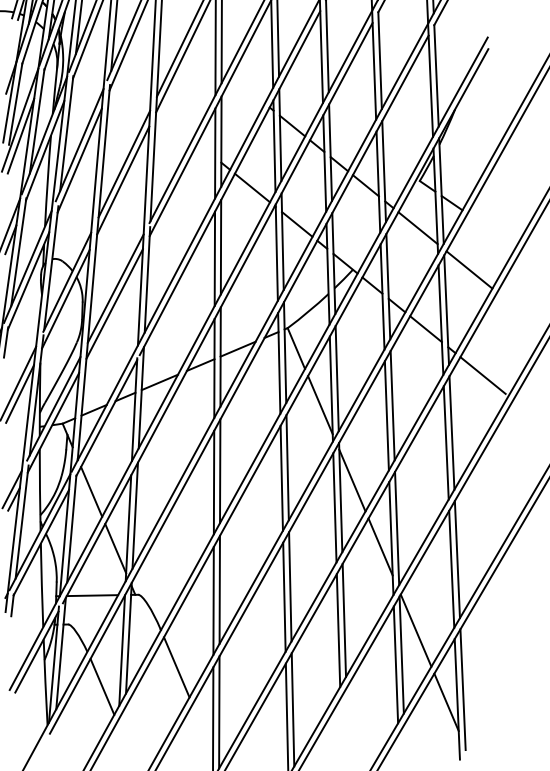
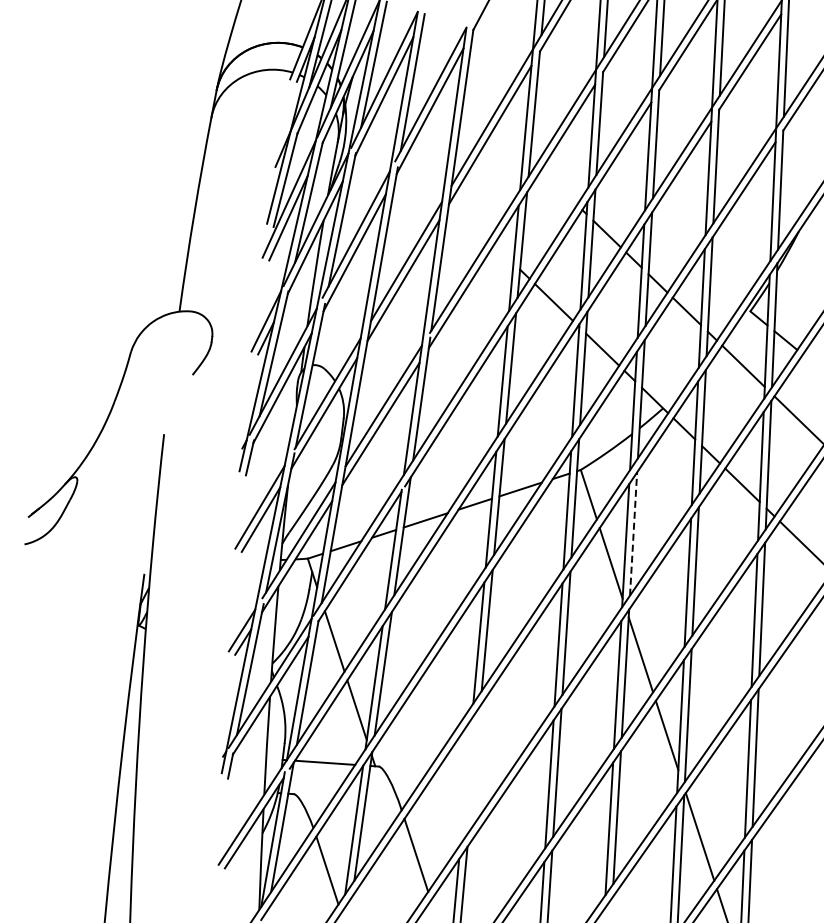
line: (337, 378) -> (633, 534), solid -> dashed
line: (219, 589) -> (474, 768), removed
line: (213, 600) -> (466, 781), removed

